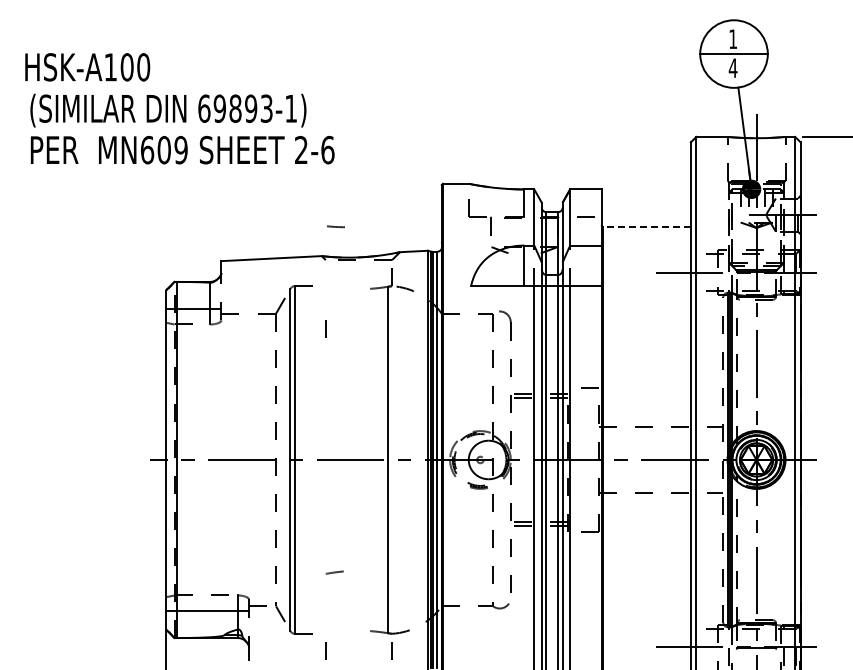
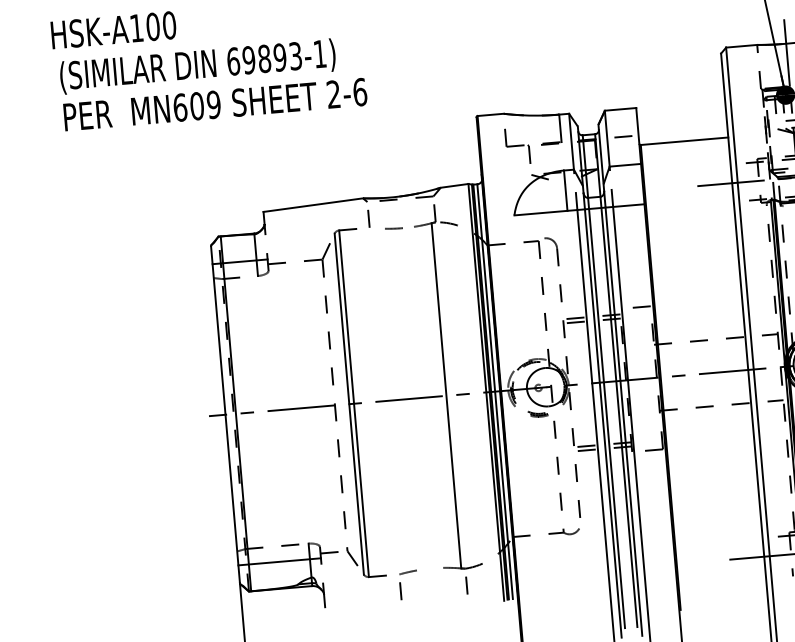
line: (335, 226) -> (393, 228), moved
line: (646, 226) -> (684, 141), dashed -> solid
line: (325, 328) -> (368, 218), moved
line: (334, 572) -> (407, 572), moved

